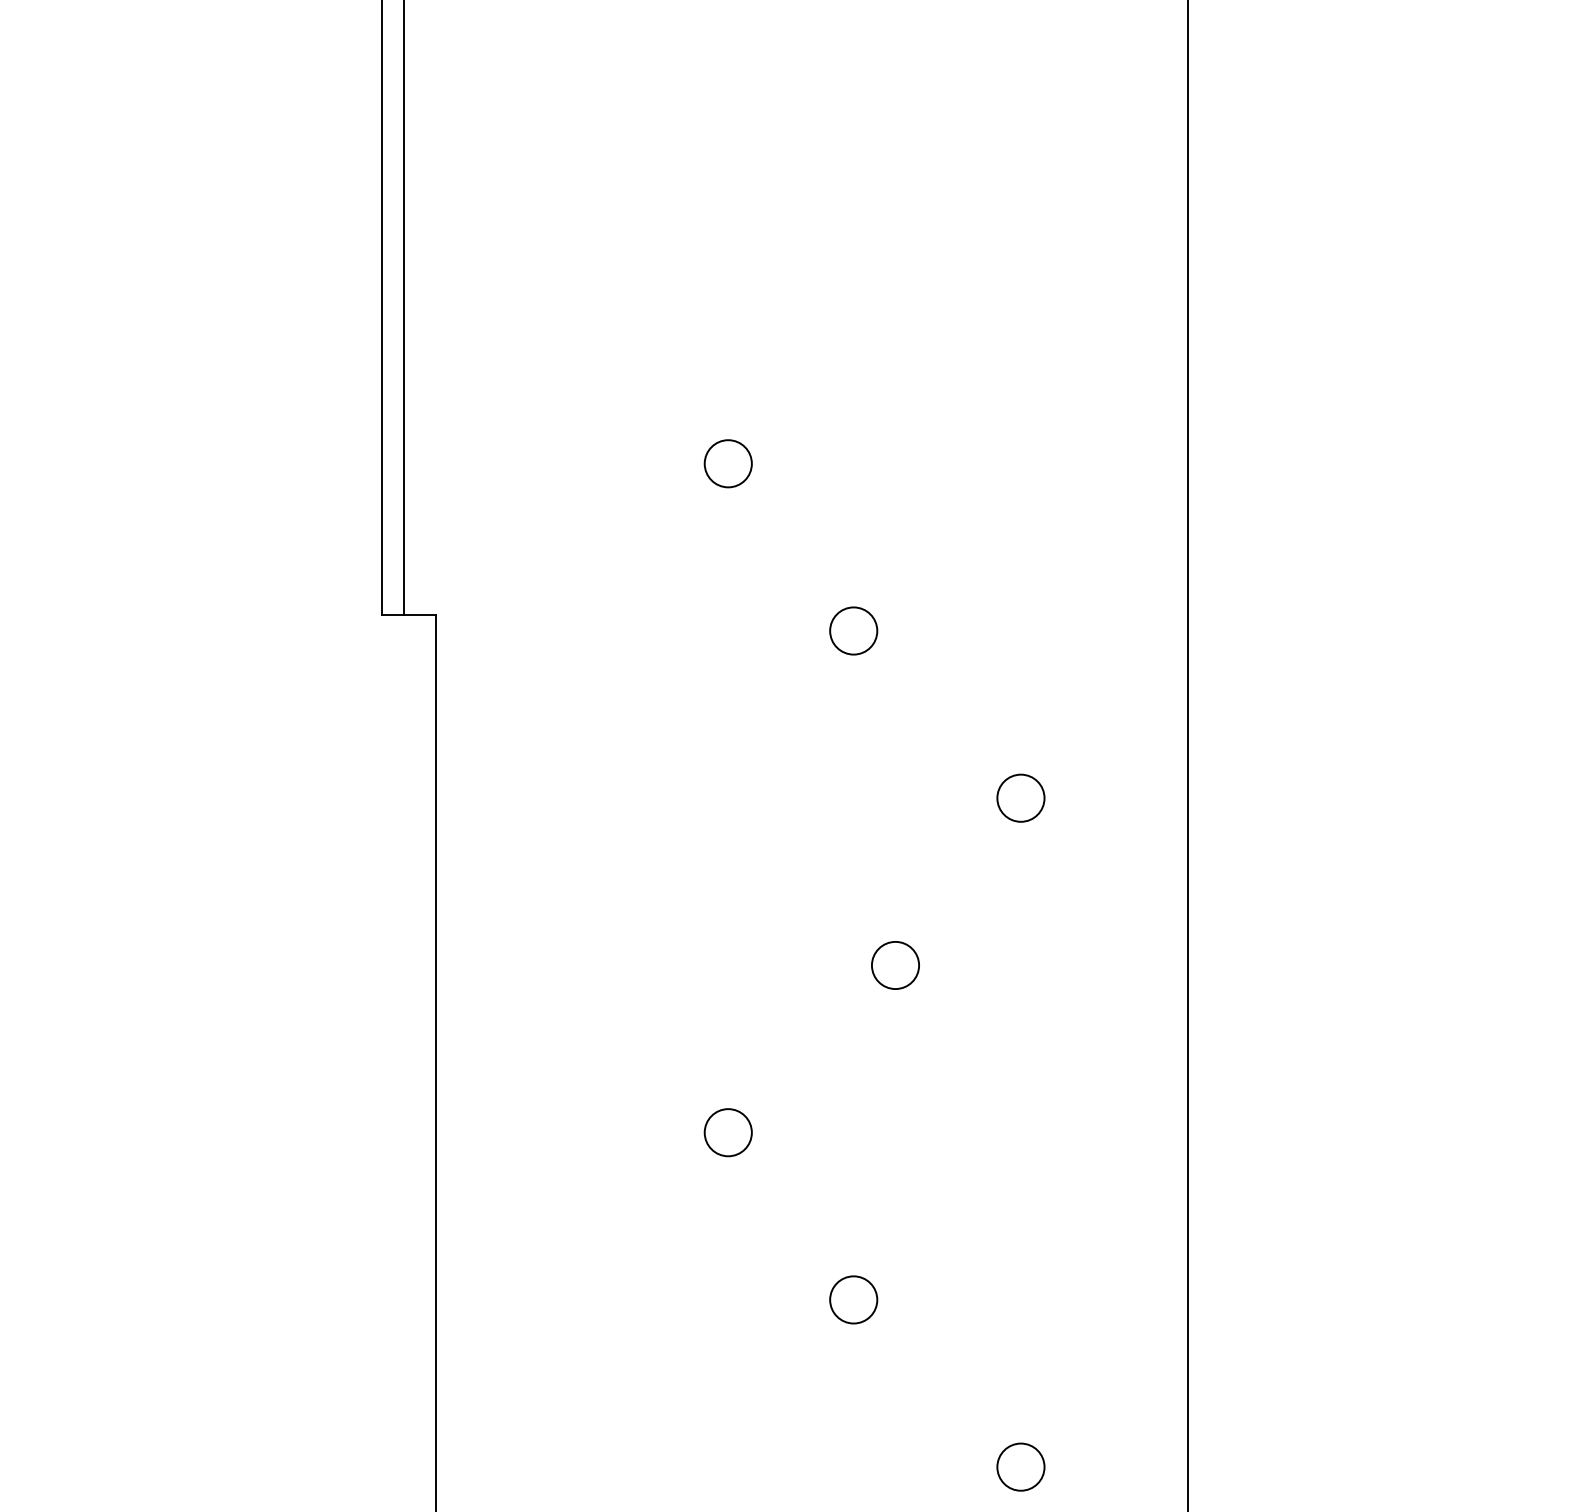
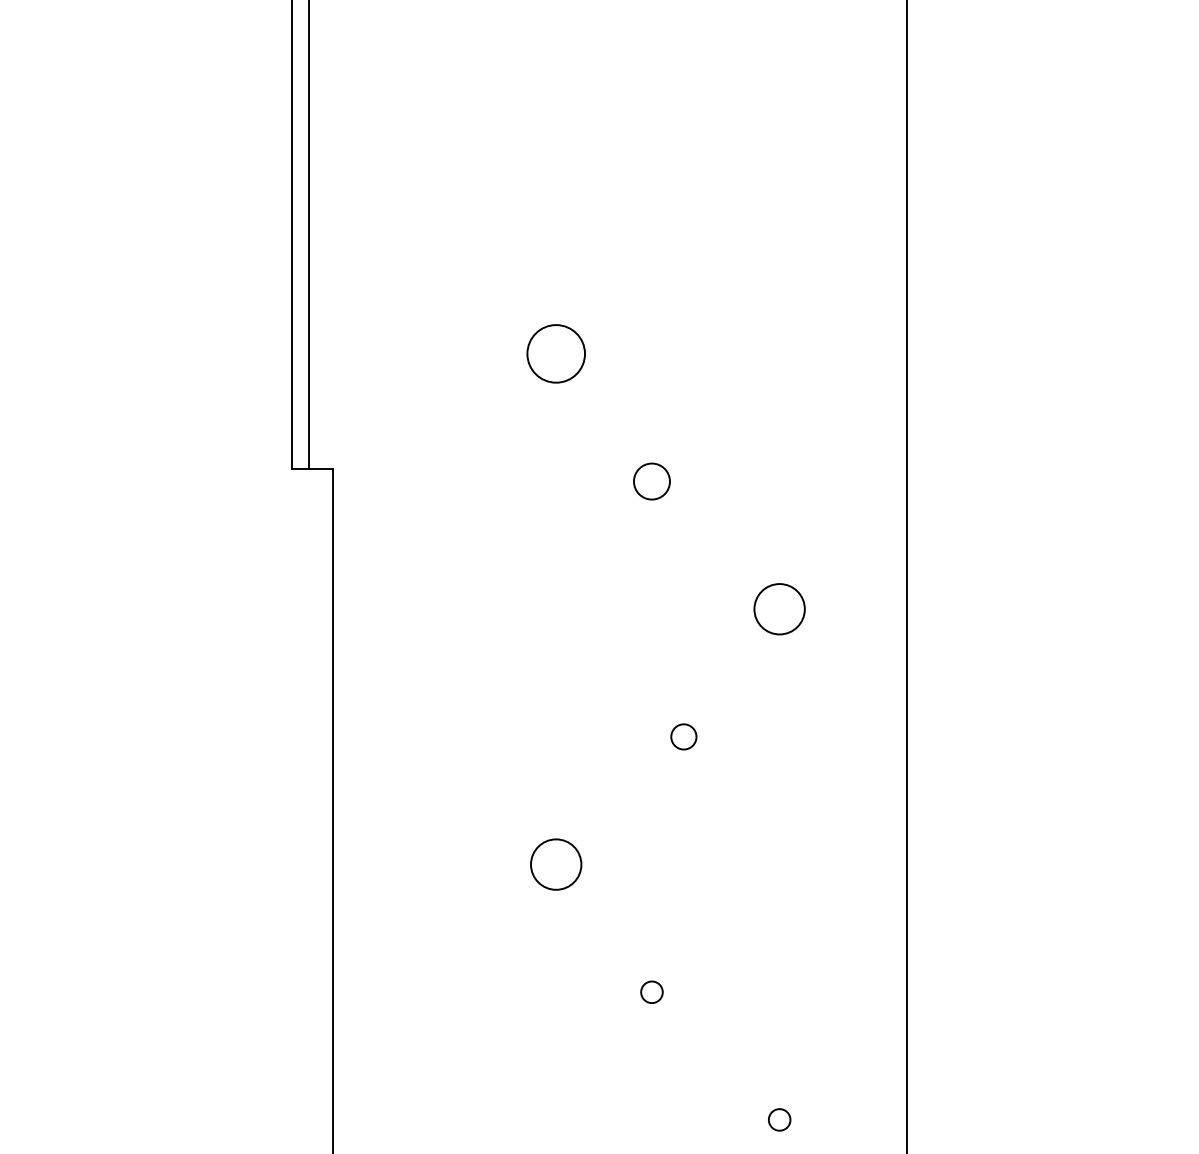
circle: (727, 463) -> (555, 353), size x1.6
circle: (1020, 797) -> (779, 608), size x1.4
circle: (895, 965) -> (683, 736), size x0.7
circle: (727, 1132) -> (555, 864), size x1.4
circle: (853, 1299) -> (651, 991), size x0.6
circle: (1020, 1466) -> (779, 1119), size x0.6

